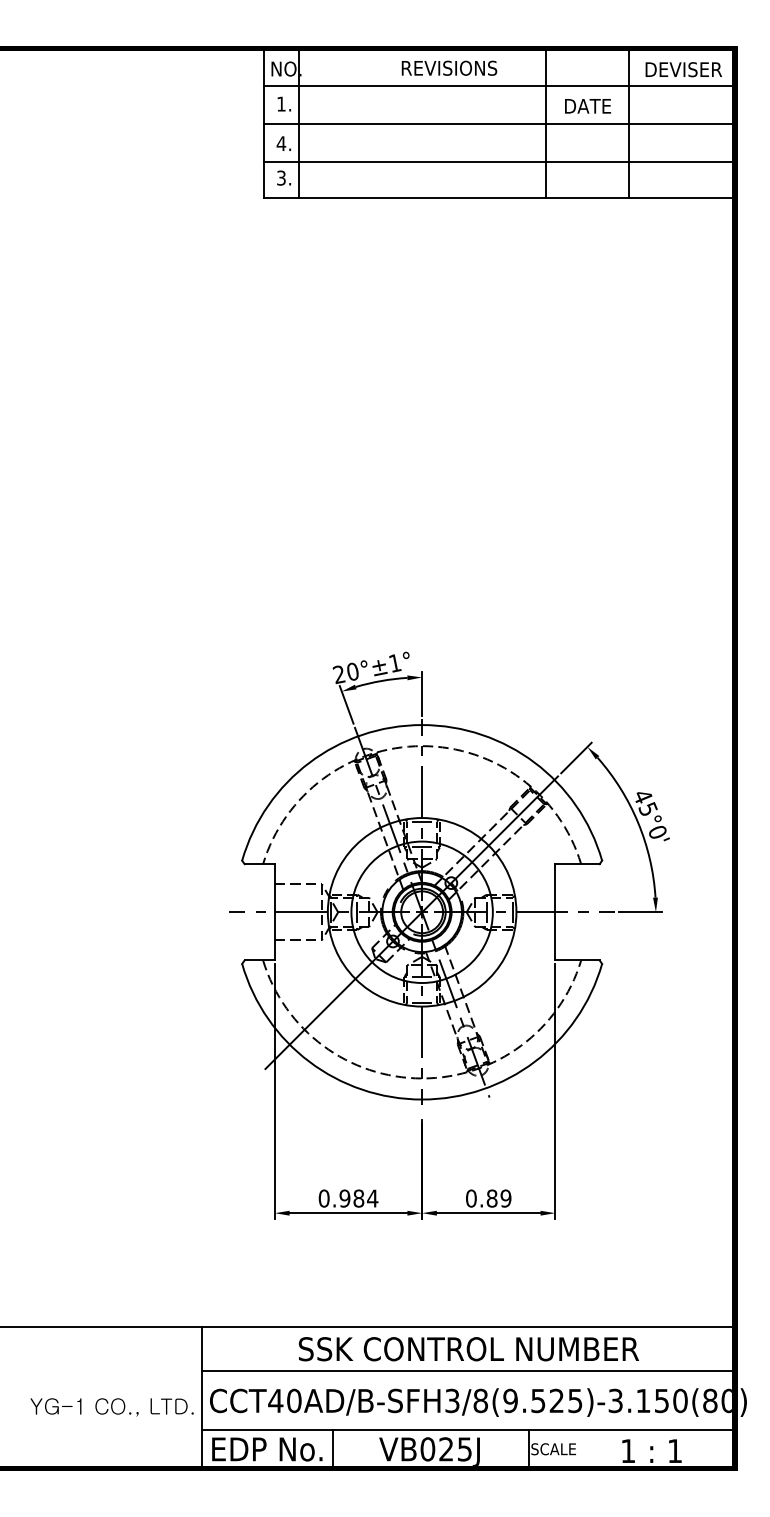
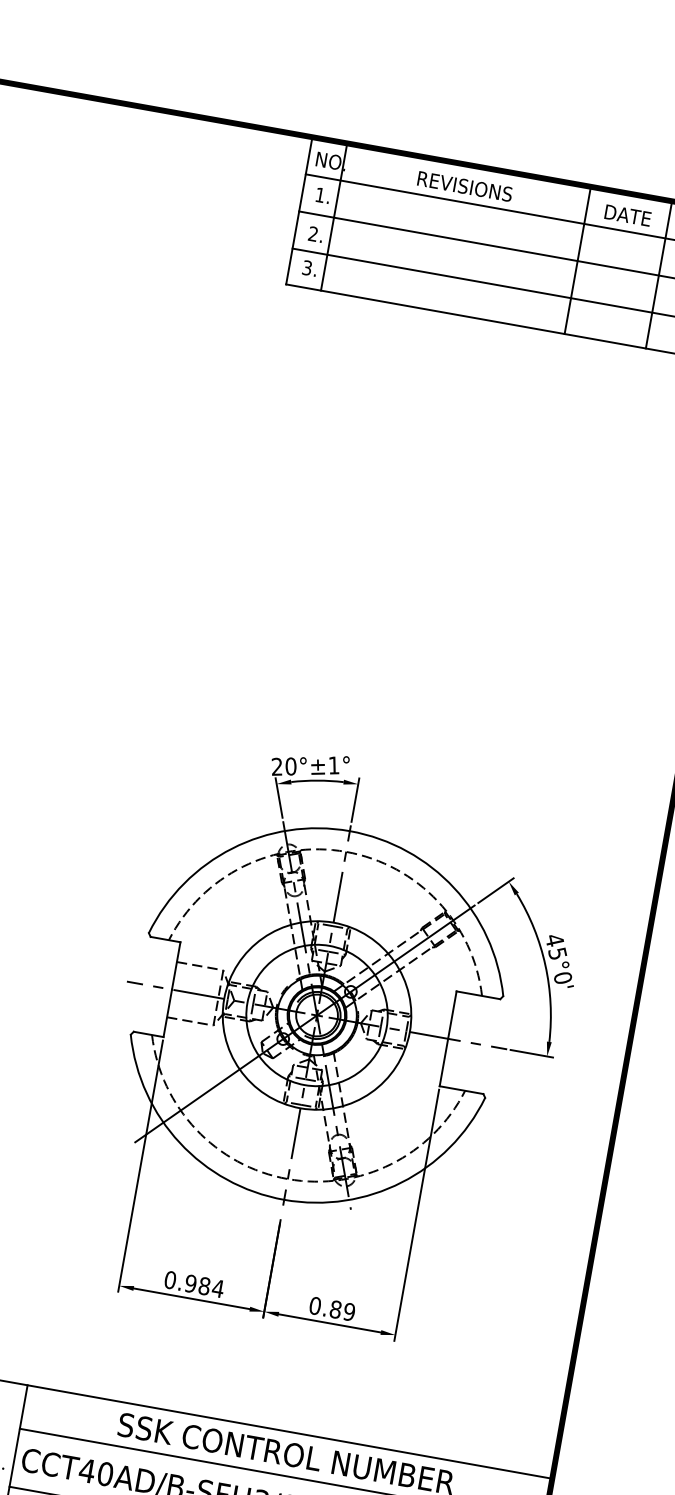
text: (449, 67) -> (465, 185), moved
text: (587, 106) -> (627, 215), moved
text: (281, 143) -> (313, 233), 4. -> 2.

